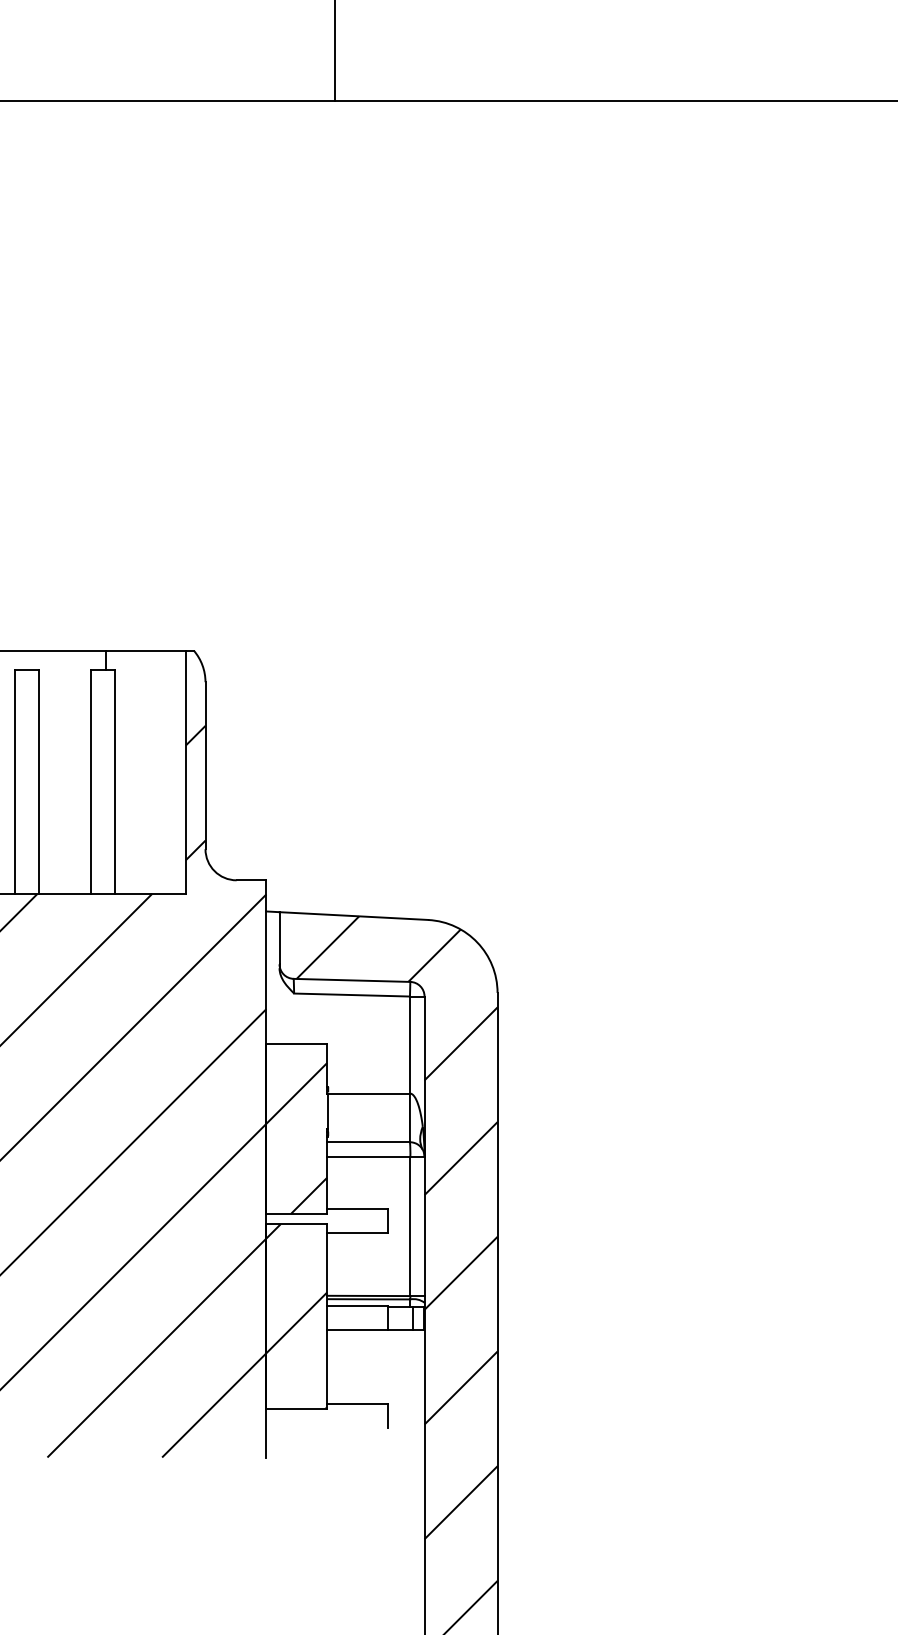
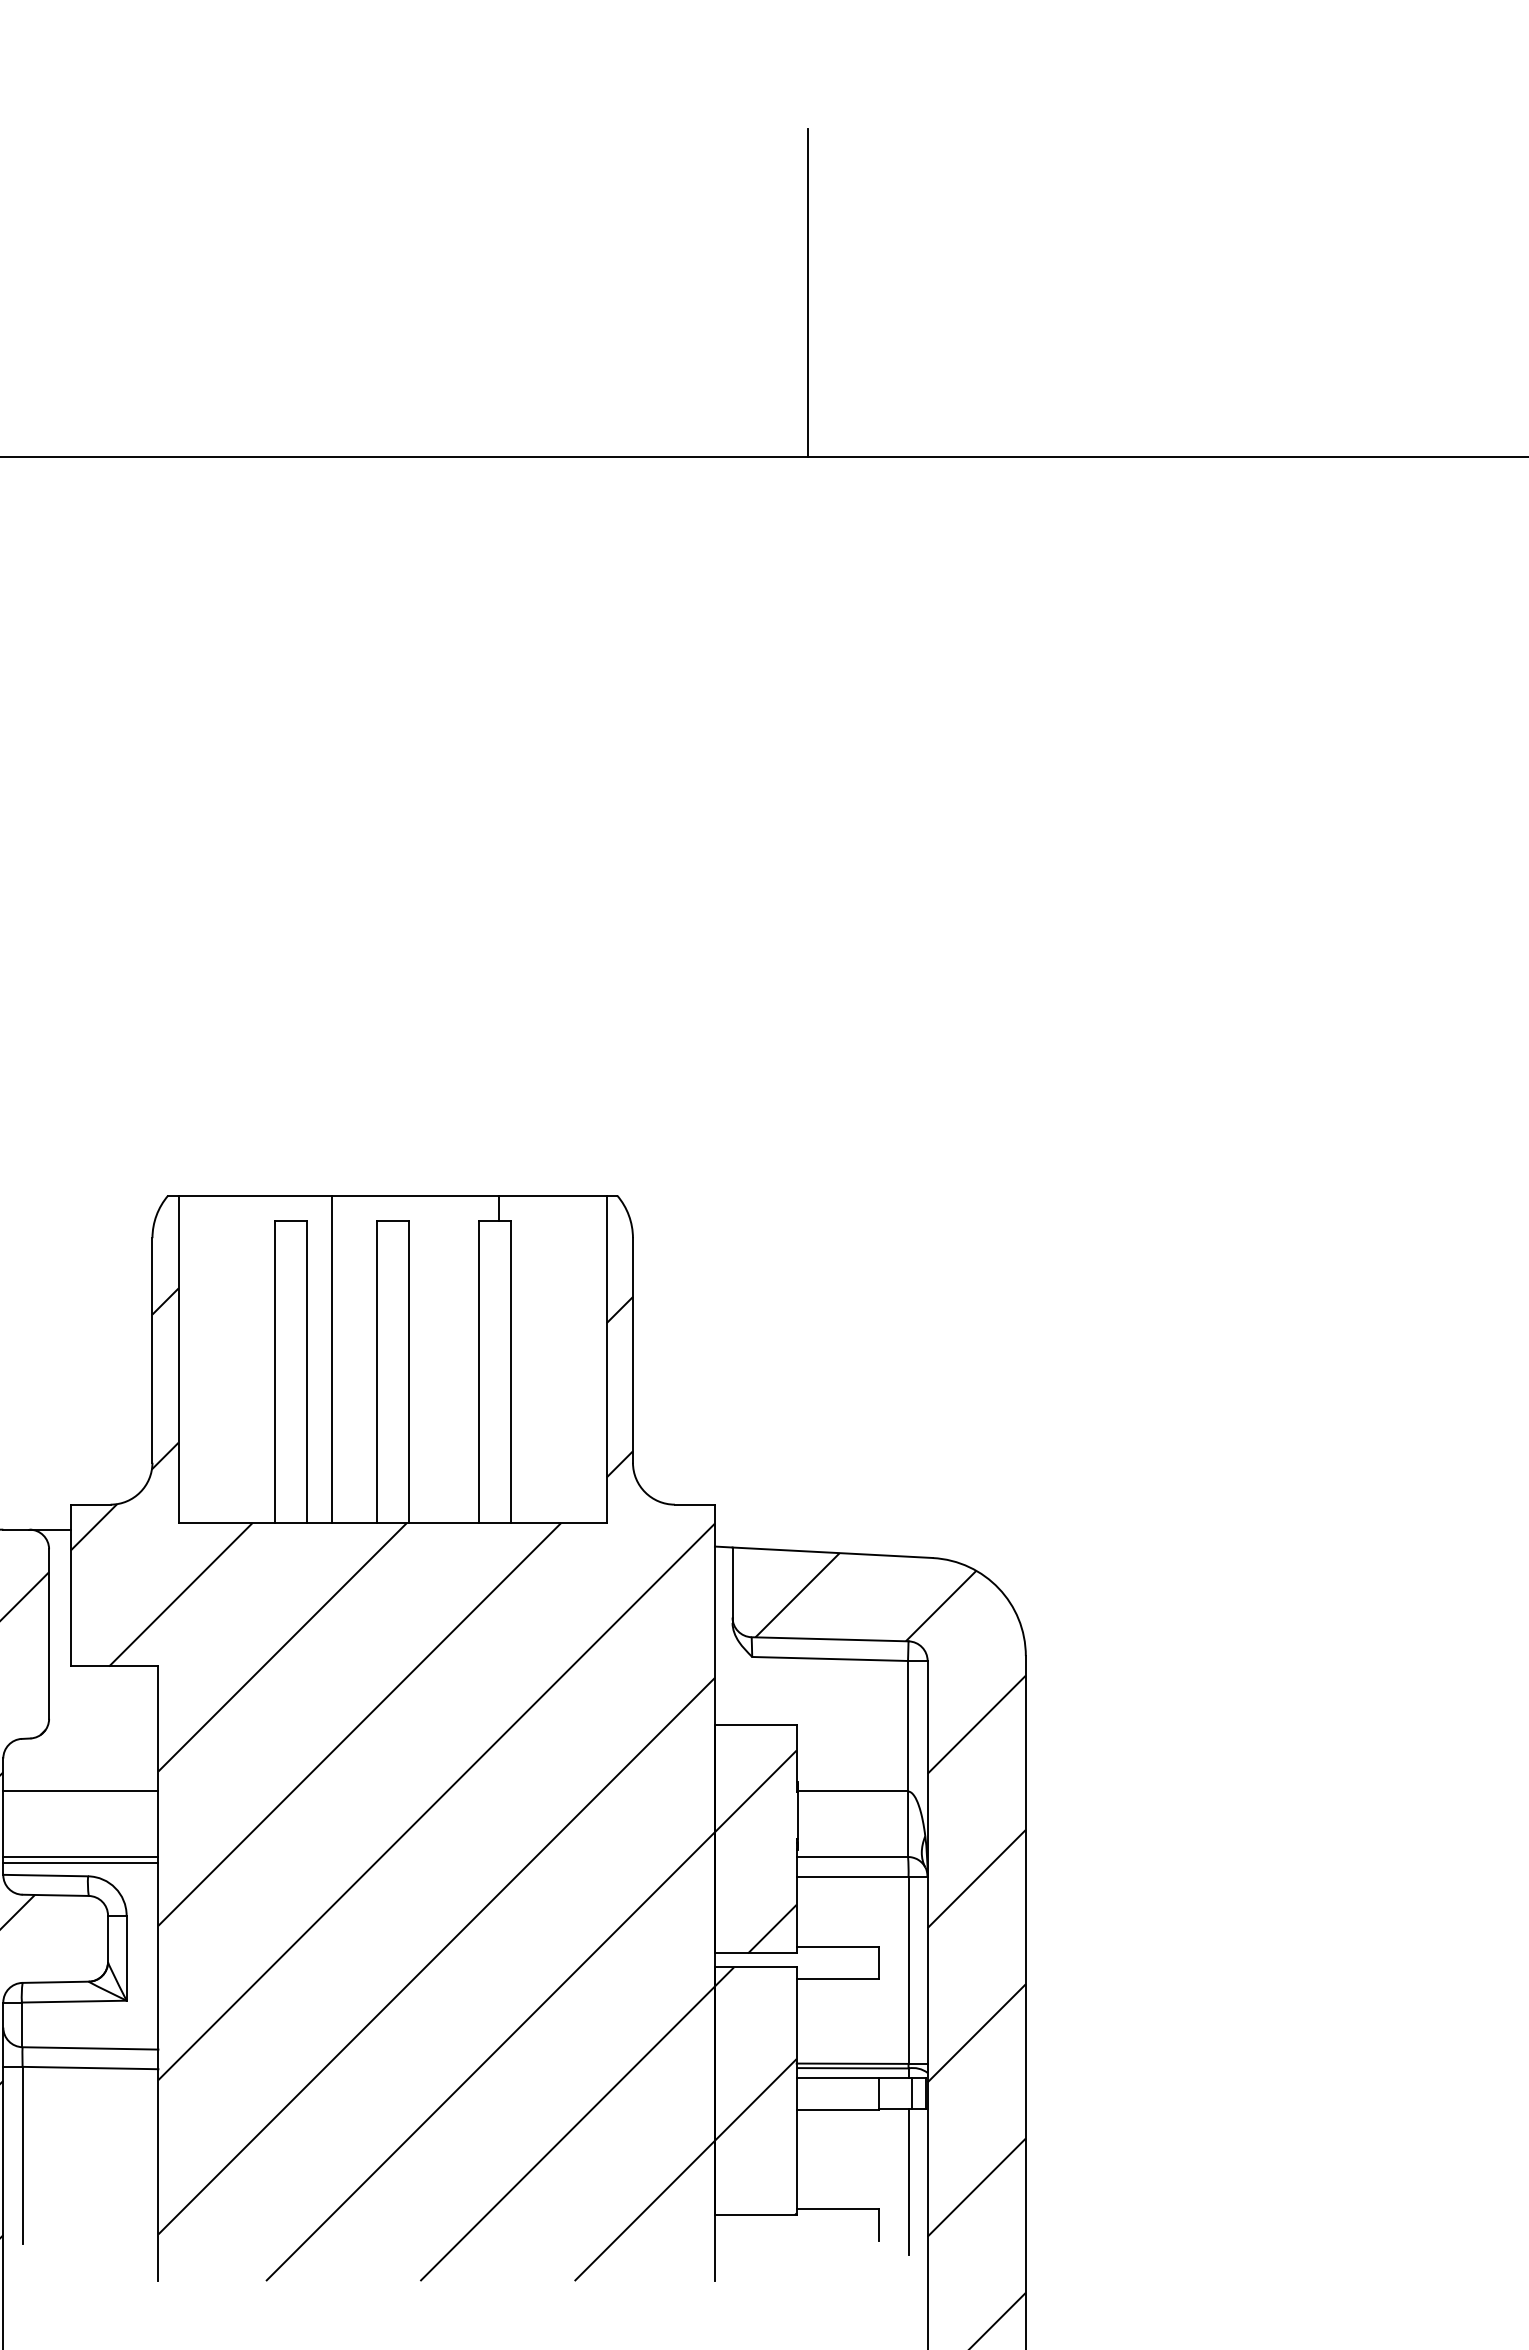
line: (410, 1384) -> (908, 2182), added

